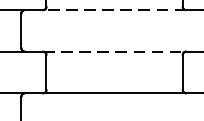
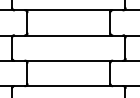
line: (114, 10) -> (68, 35), dashed -> solid
line: (114, 51) -> (68, 60), dashed -> solid

